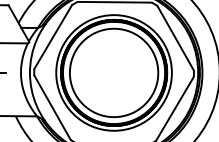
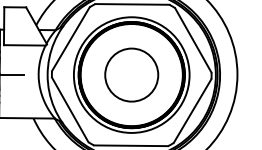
circle: (113, 72) -> (131, 74), size x0.6

